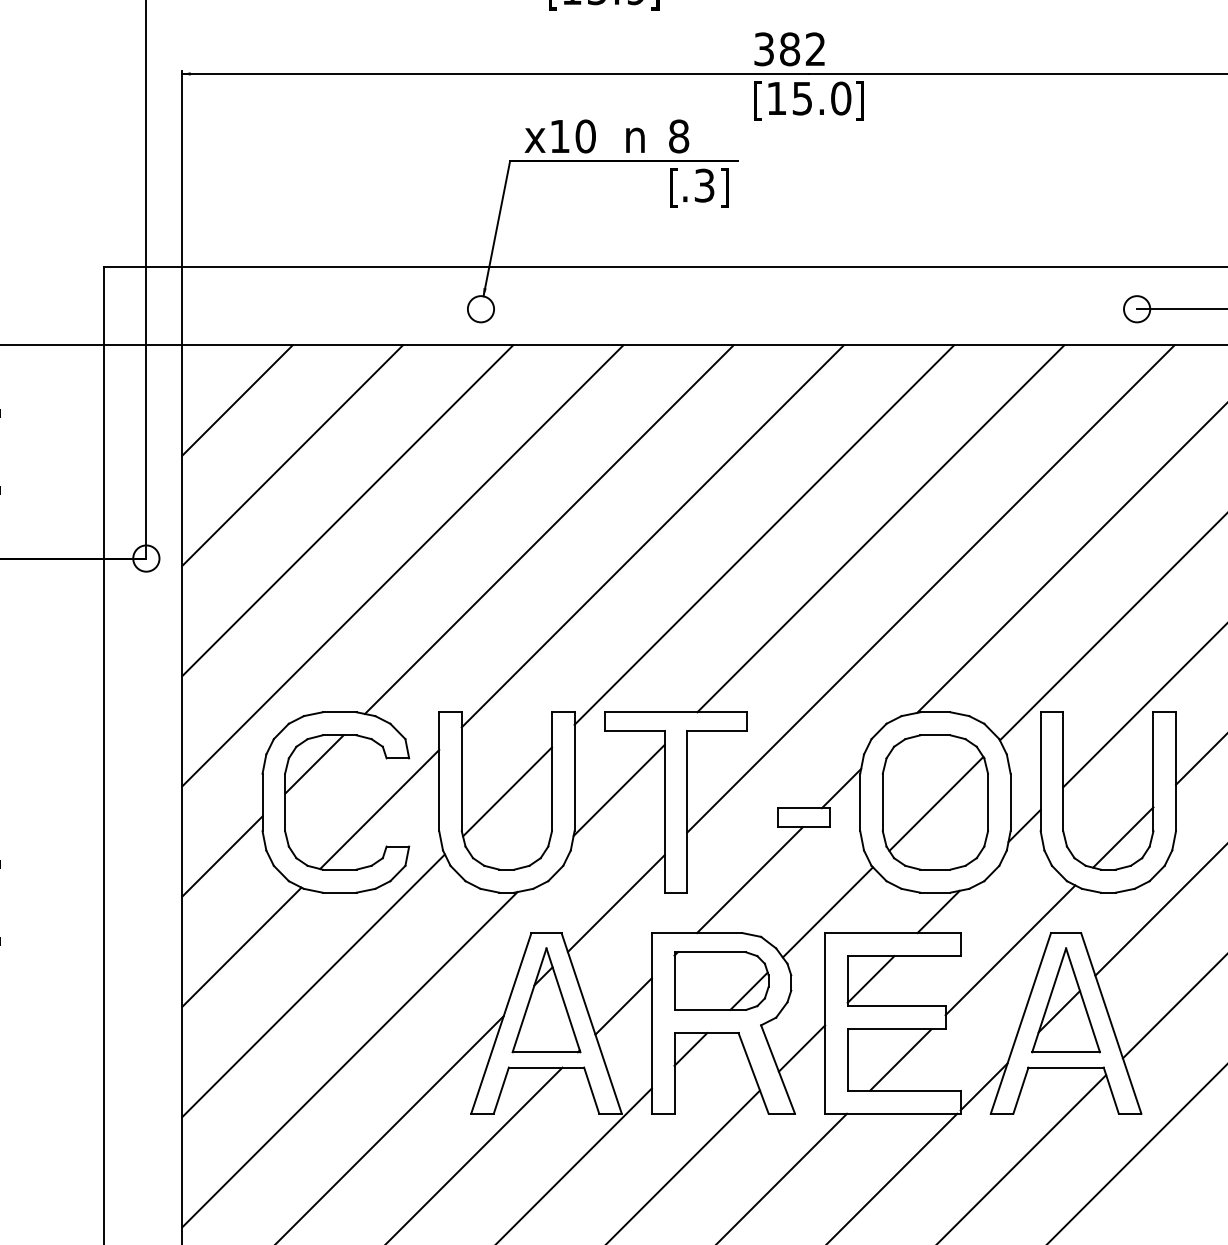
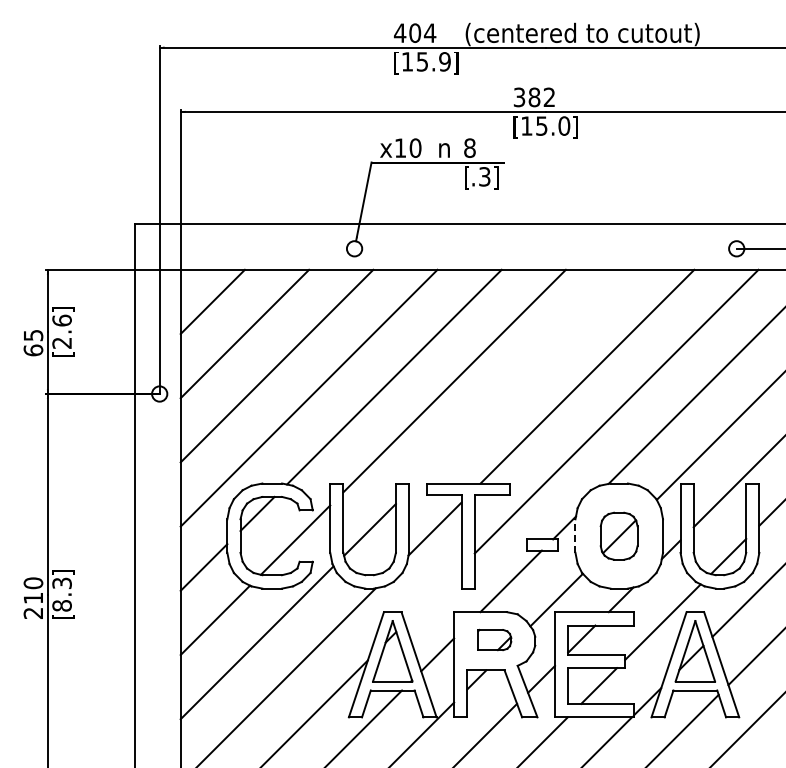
line: (764, 533) -> (519, 379), removed
line: (860, 803) -> (575, 536), solid -> dashed
part: (934, 803) -> (618, 536), size x0.6
line: (616, 902) -> (433, 594), removed
part: (721, 980) -> (494, 639), size x0.6

